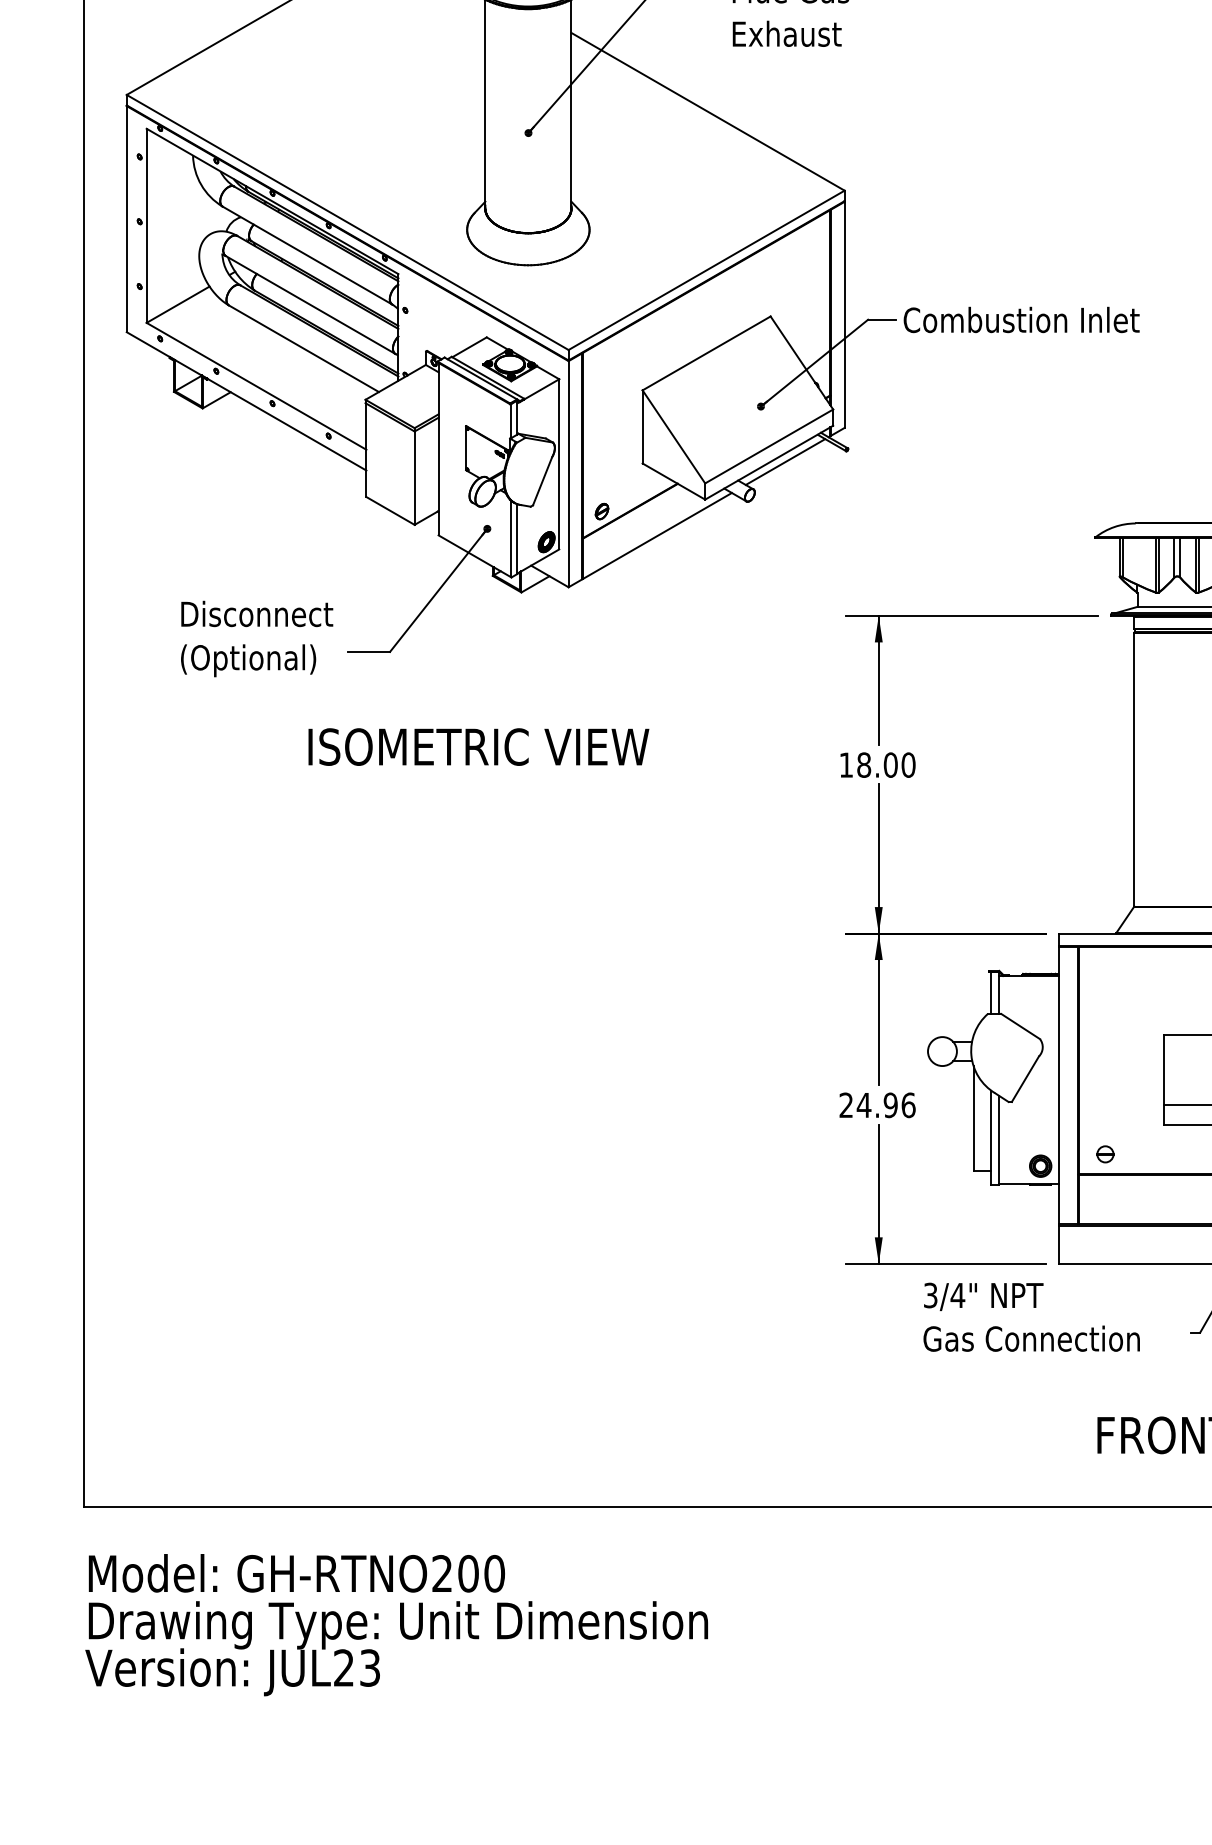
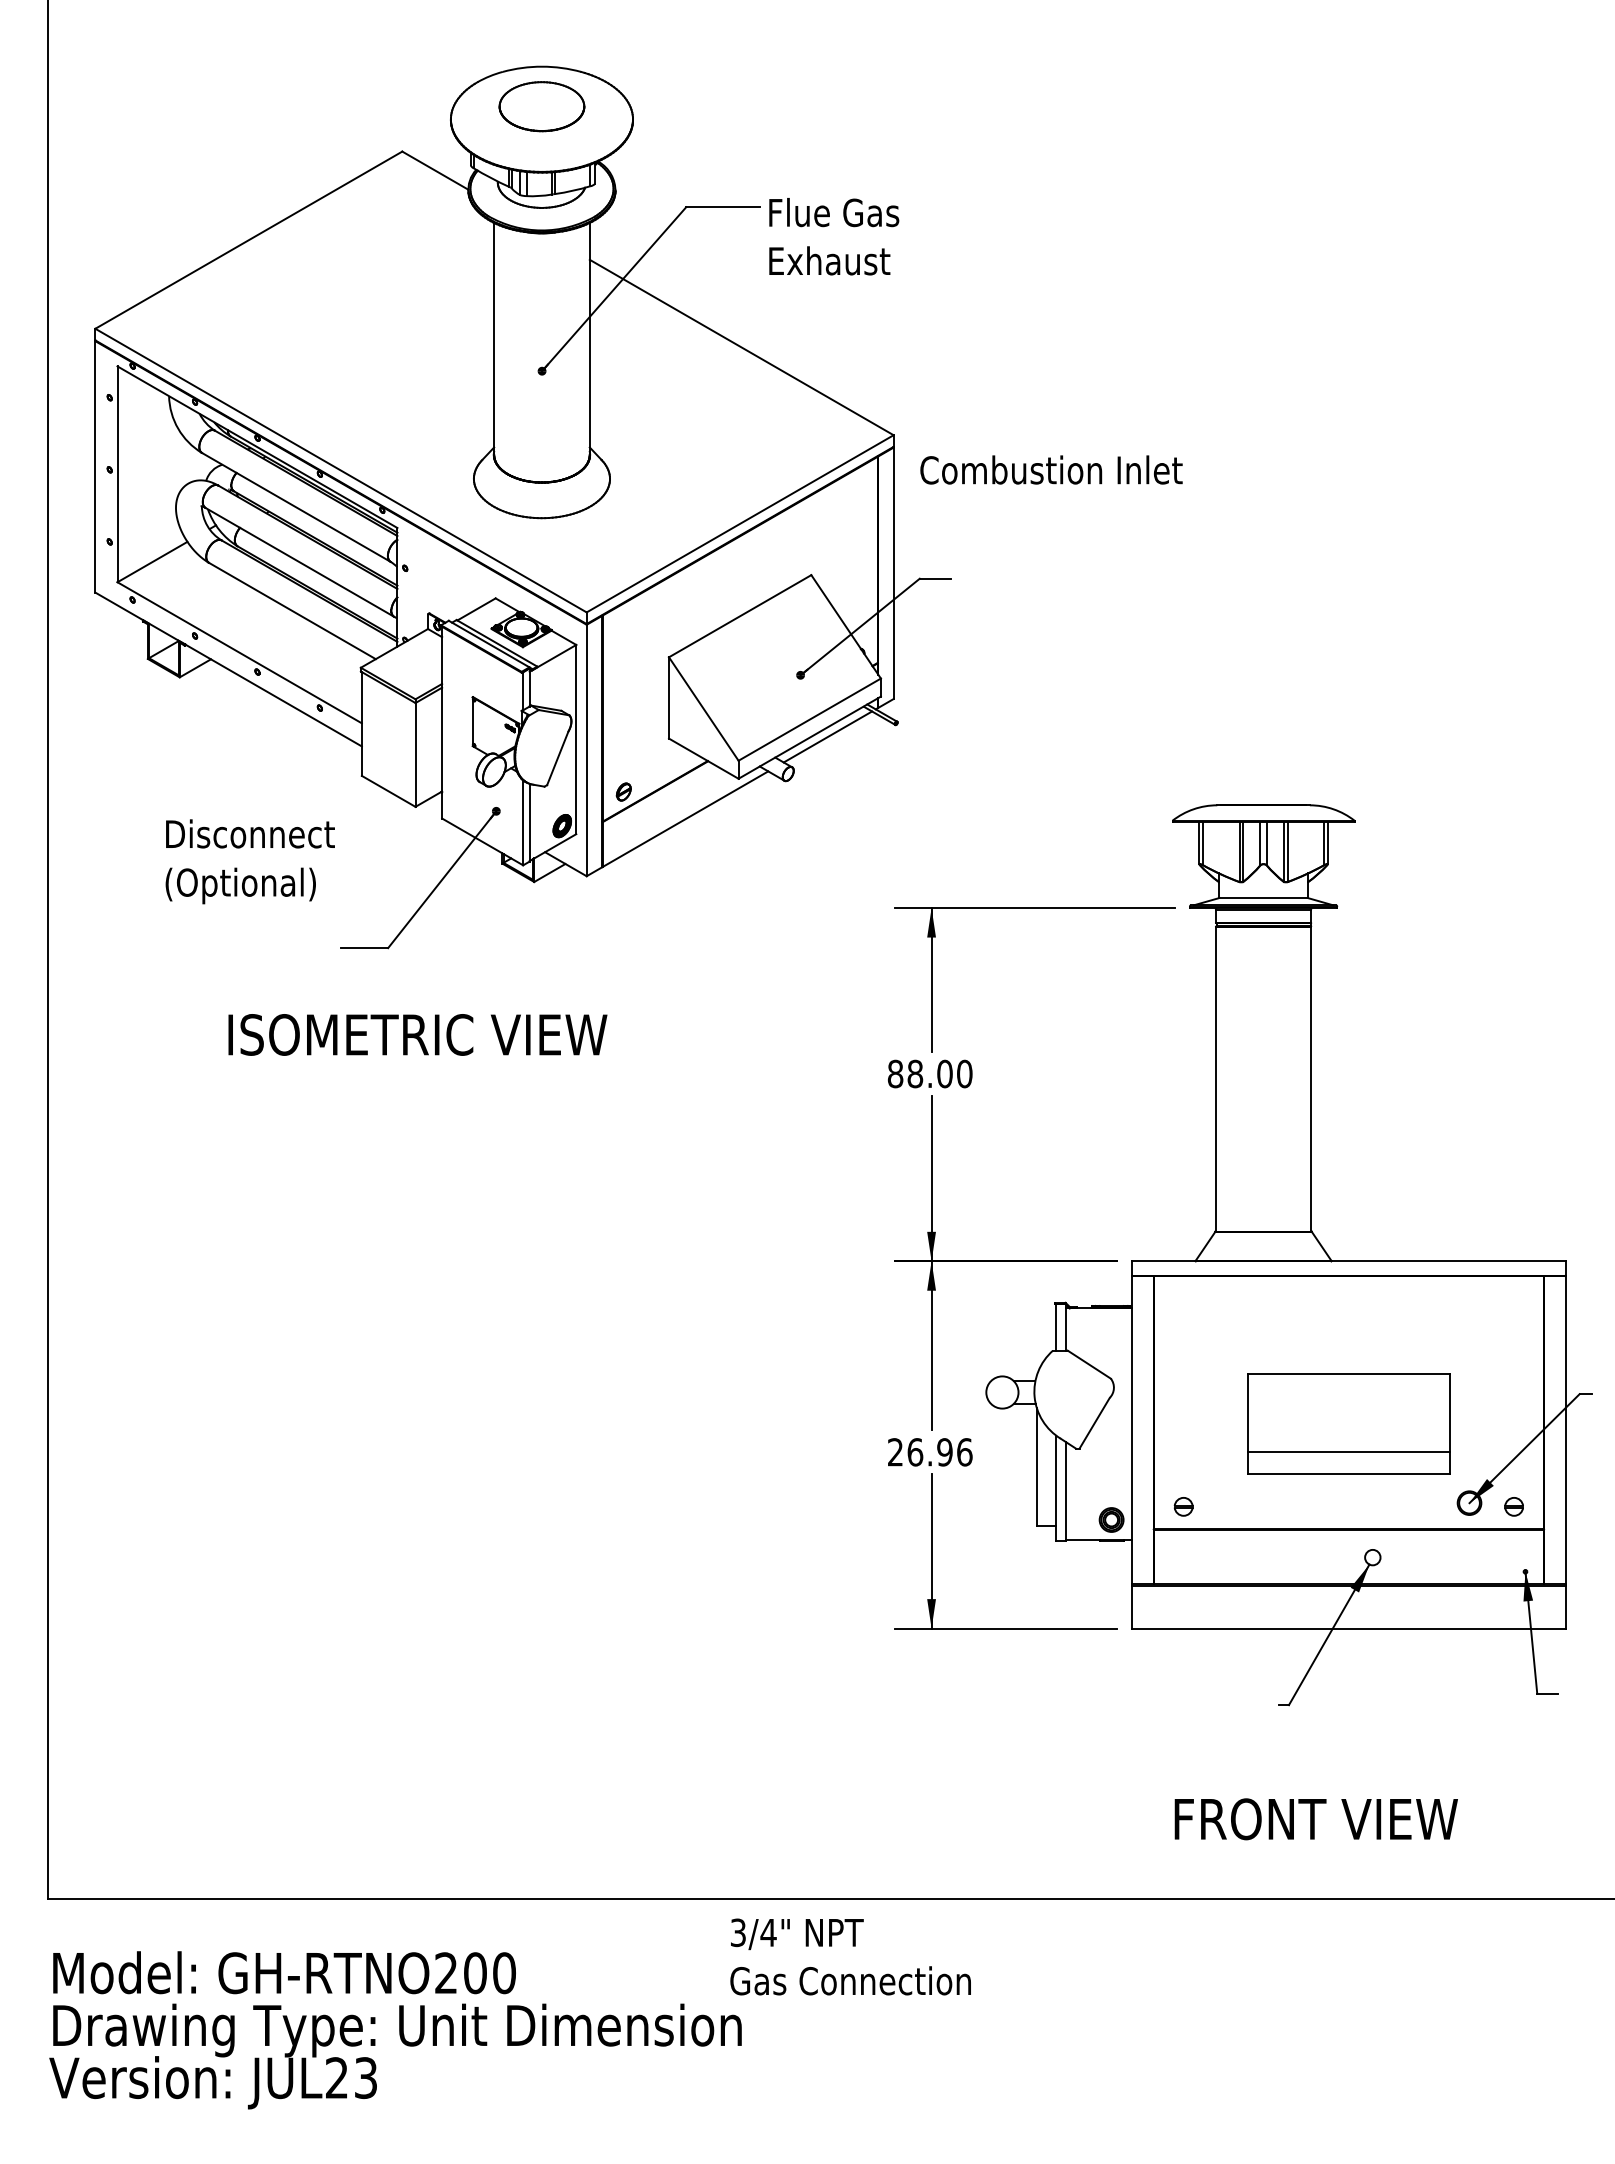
text: (1021, 319) -> (1051, 469), moved
text: (256, 638) -> (249, 861), moved
text: (478, 746) -> (417, 1034), moved
text: (846, 764) -> (895, 1073), 18.00 -> 88.00
text: (864, 1105) -> (915, 1452), 24.96 -> 26.96
text: (1031, 1316) -> (850, 1956), moved

